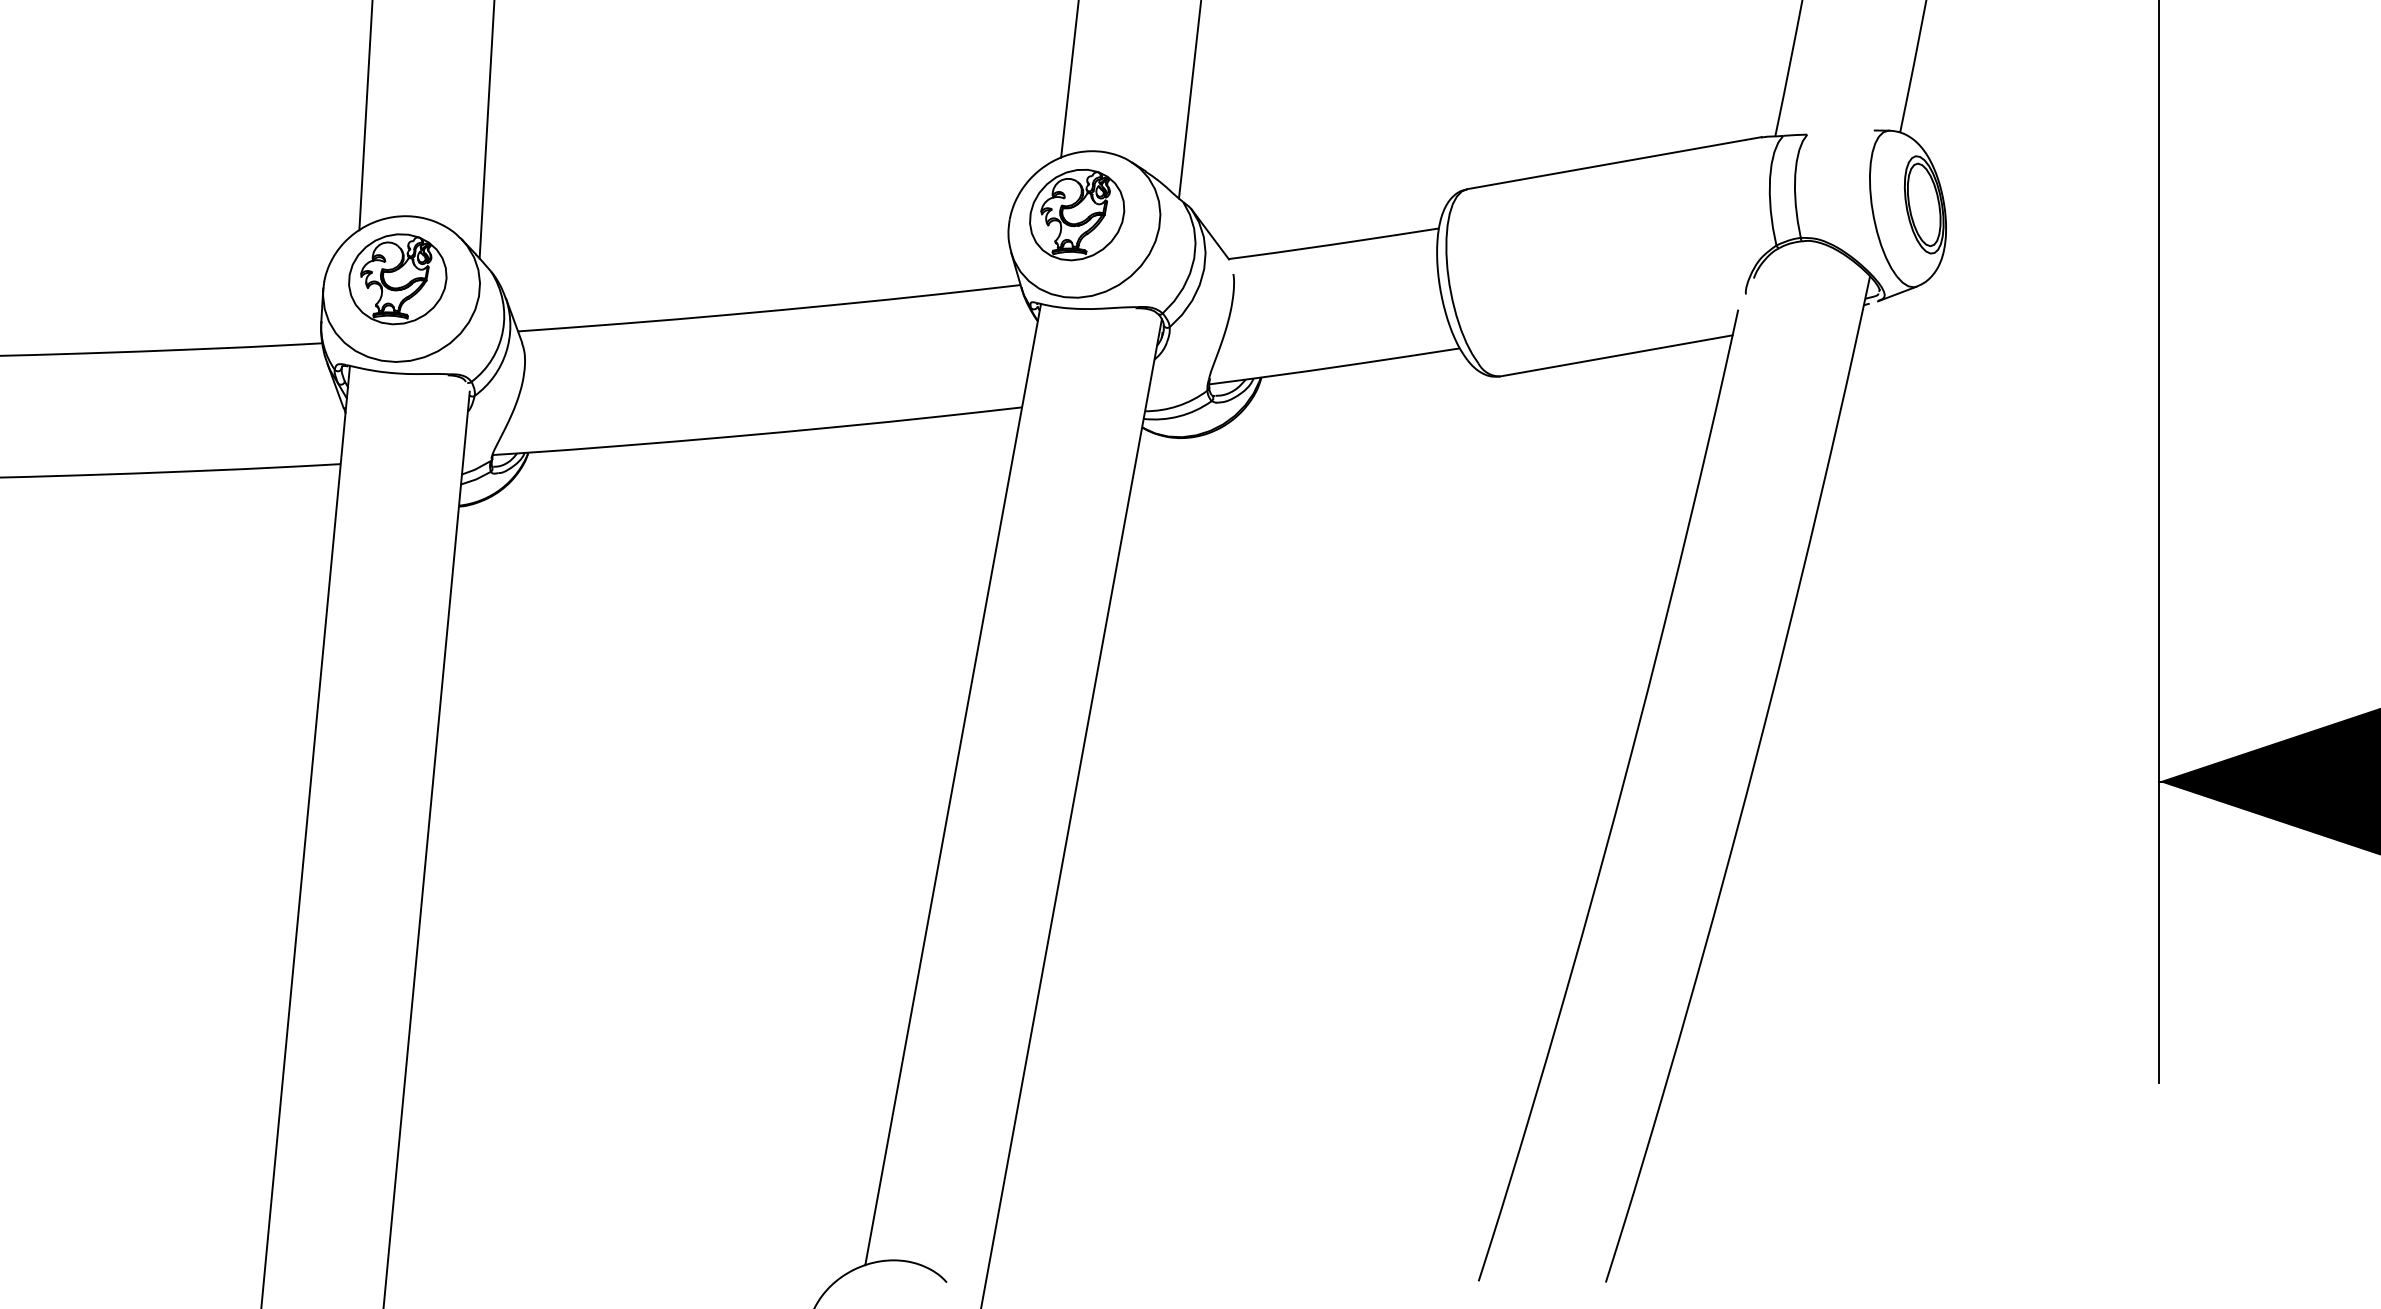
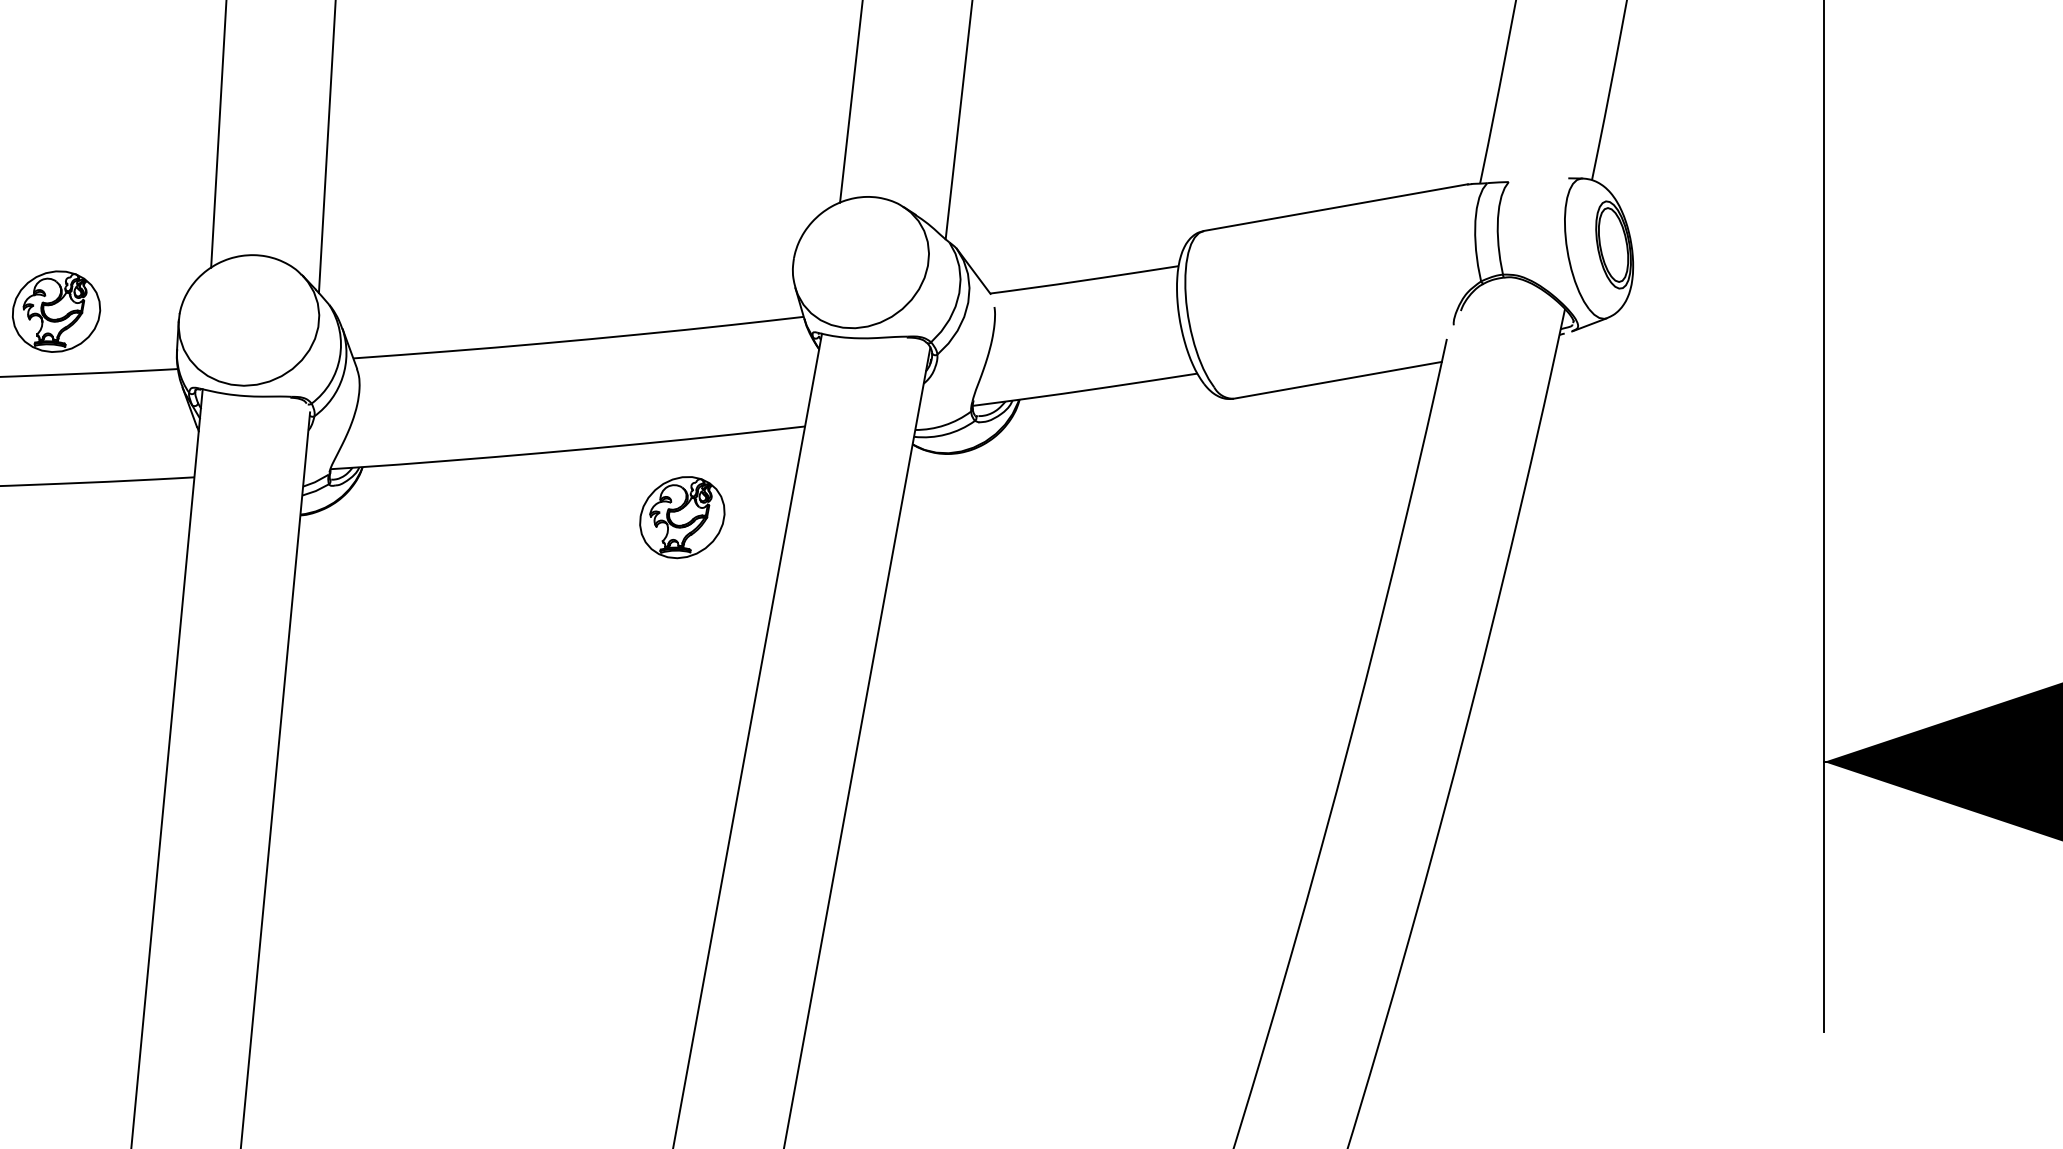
part: (1077, 215) -> (682, 518), moved
part: (397, 279) -> (56, 311), moved

